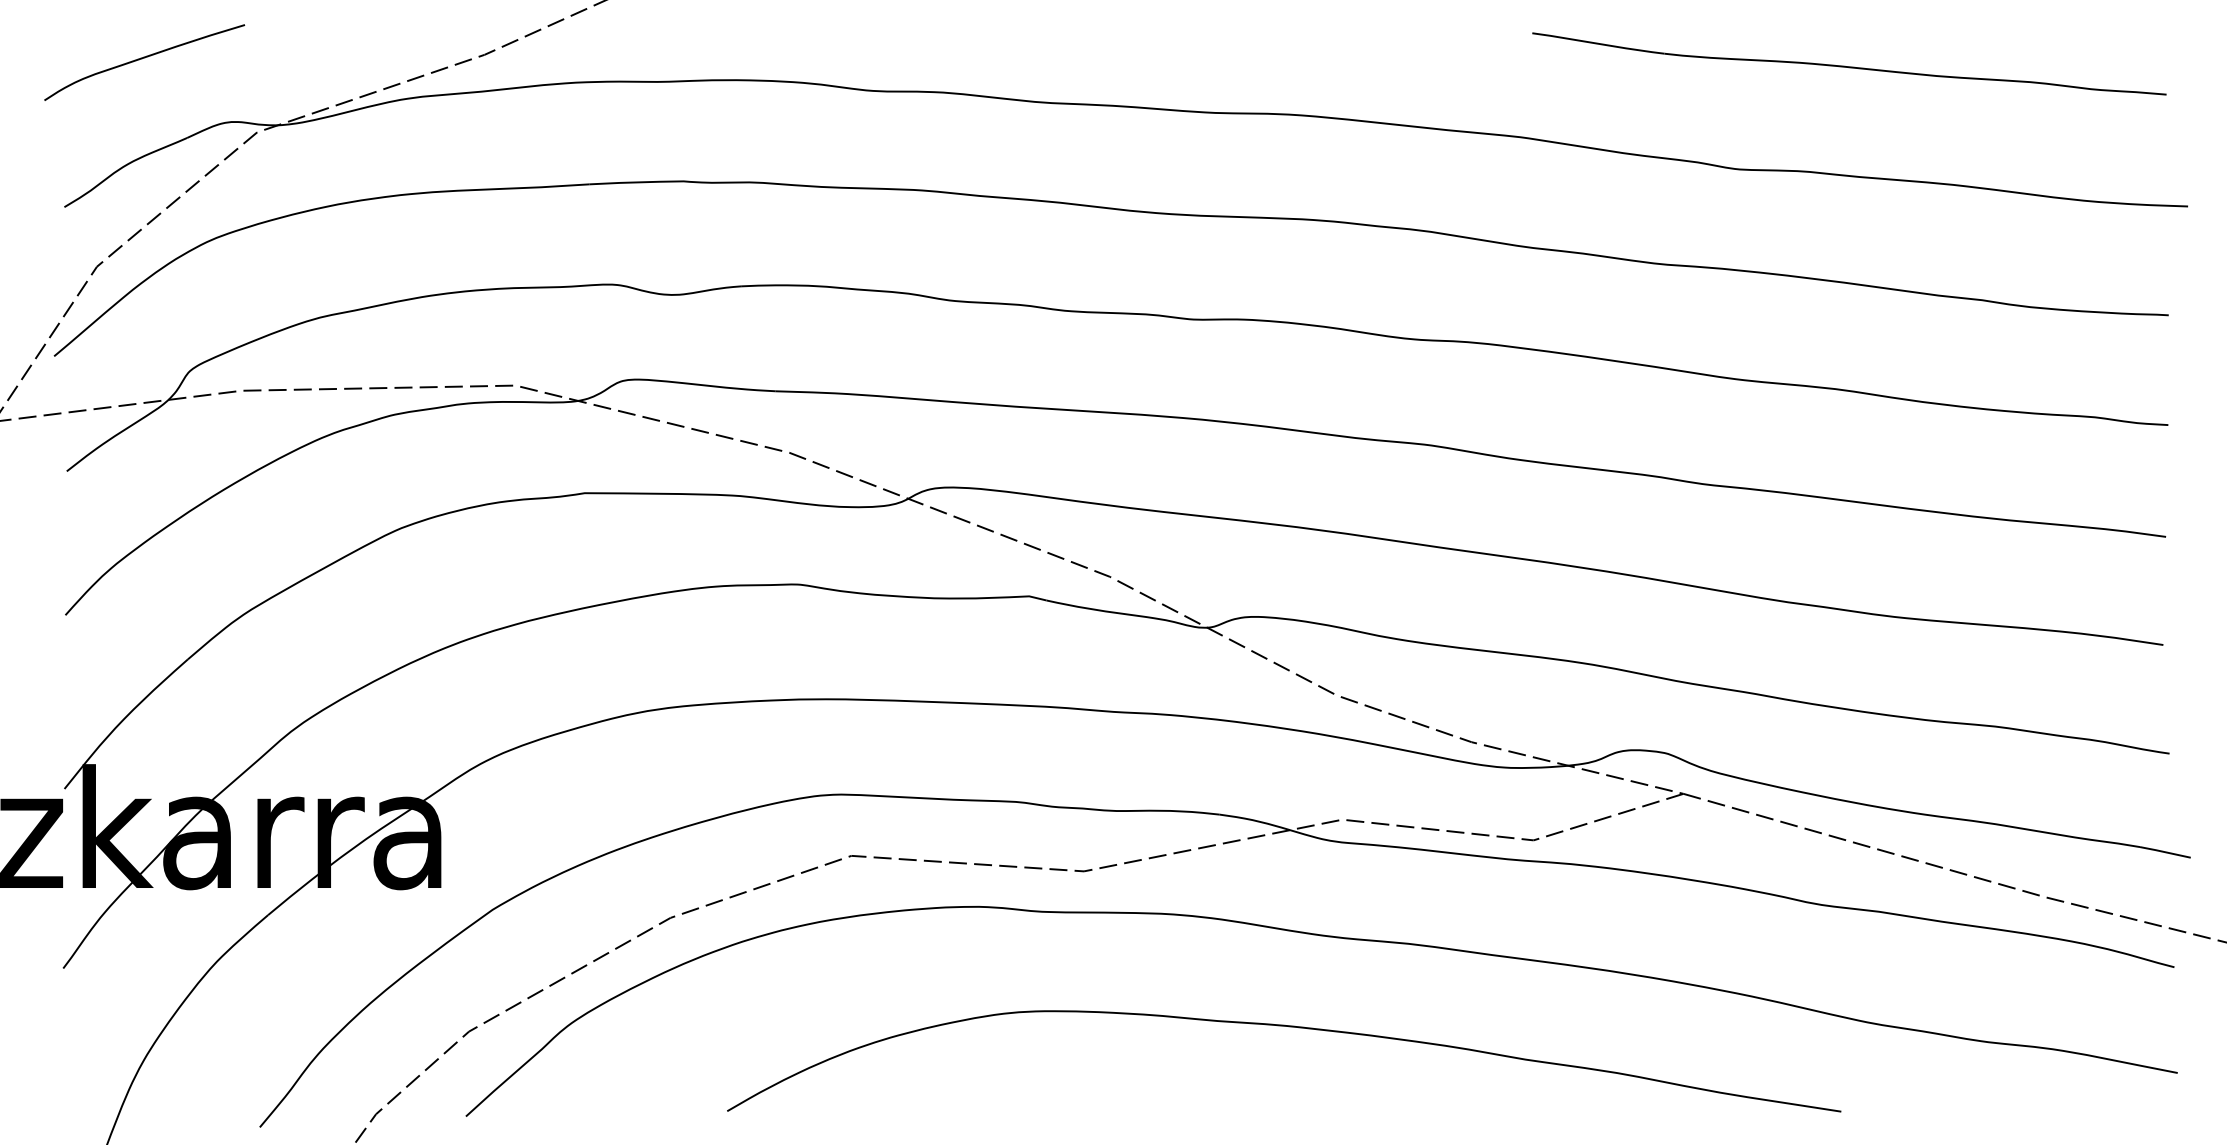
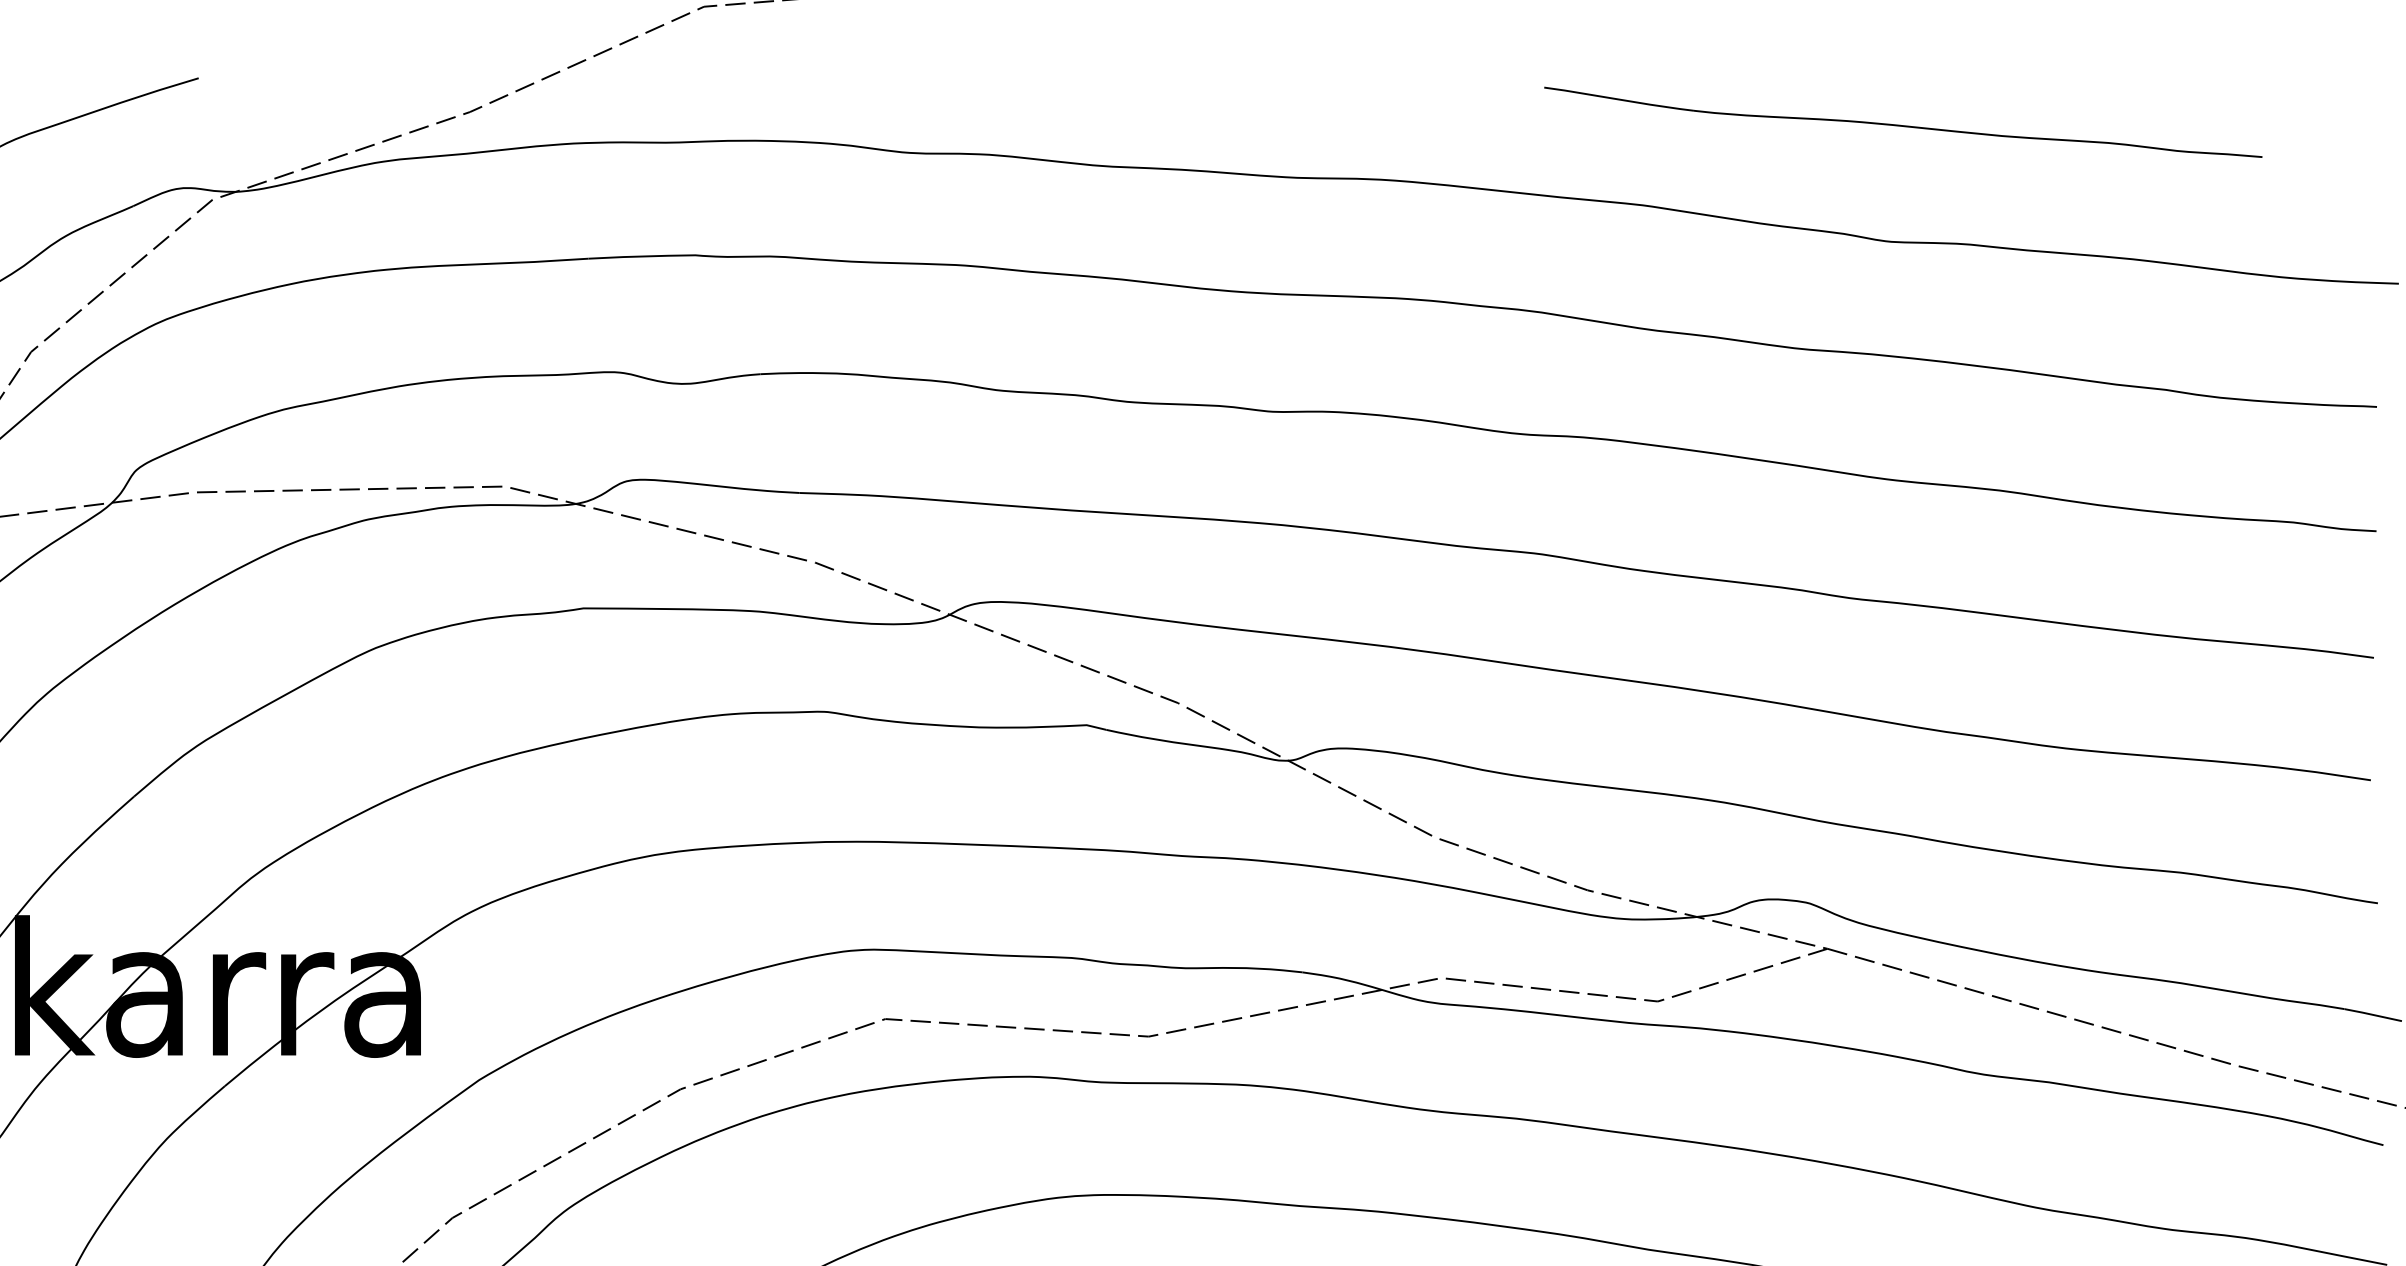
part: (1849, 63) -> (1903, 121), moved

